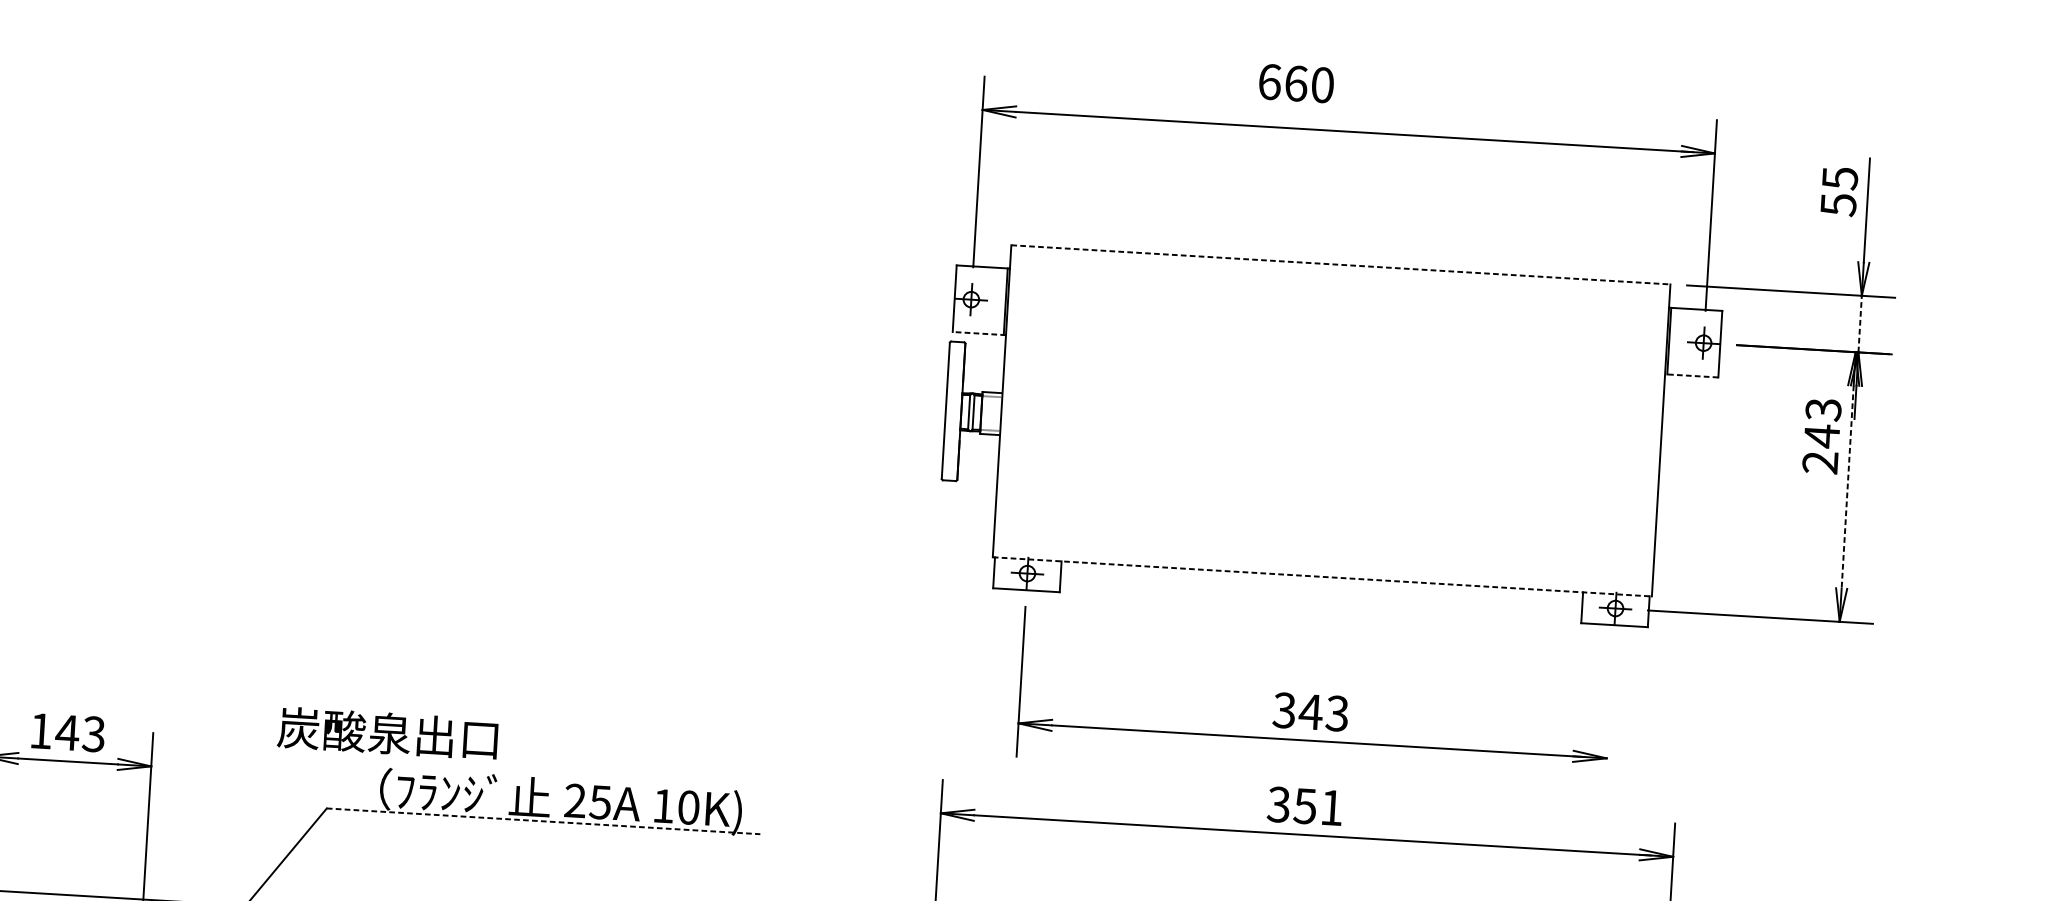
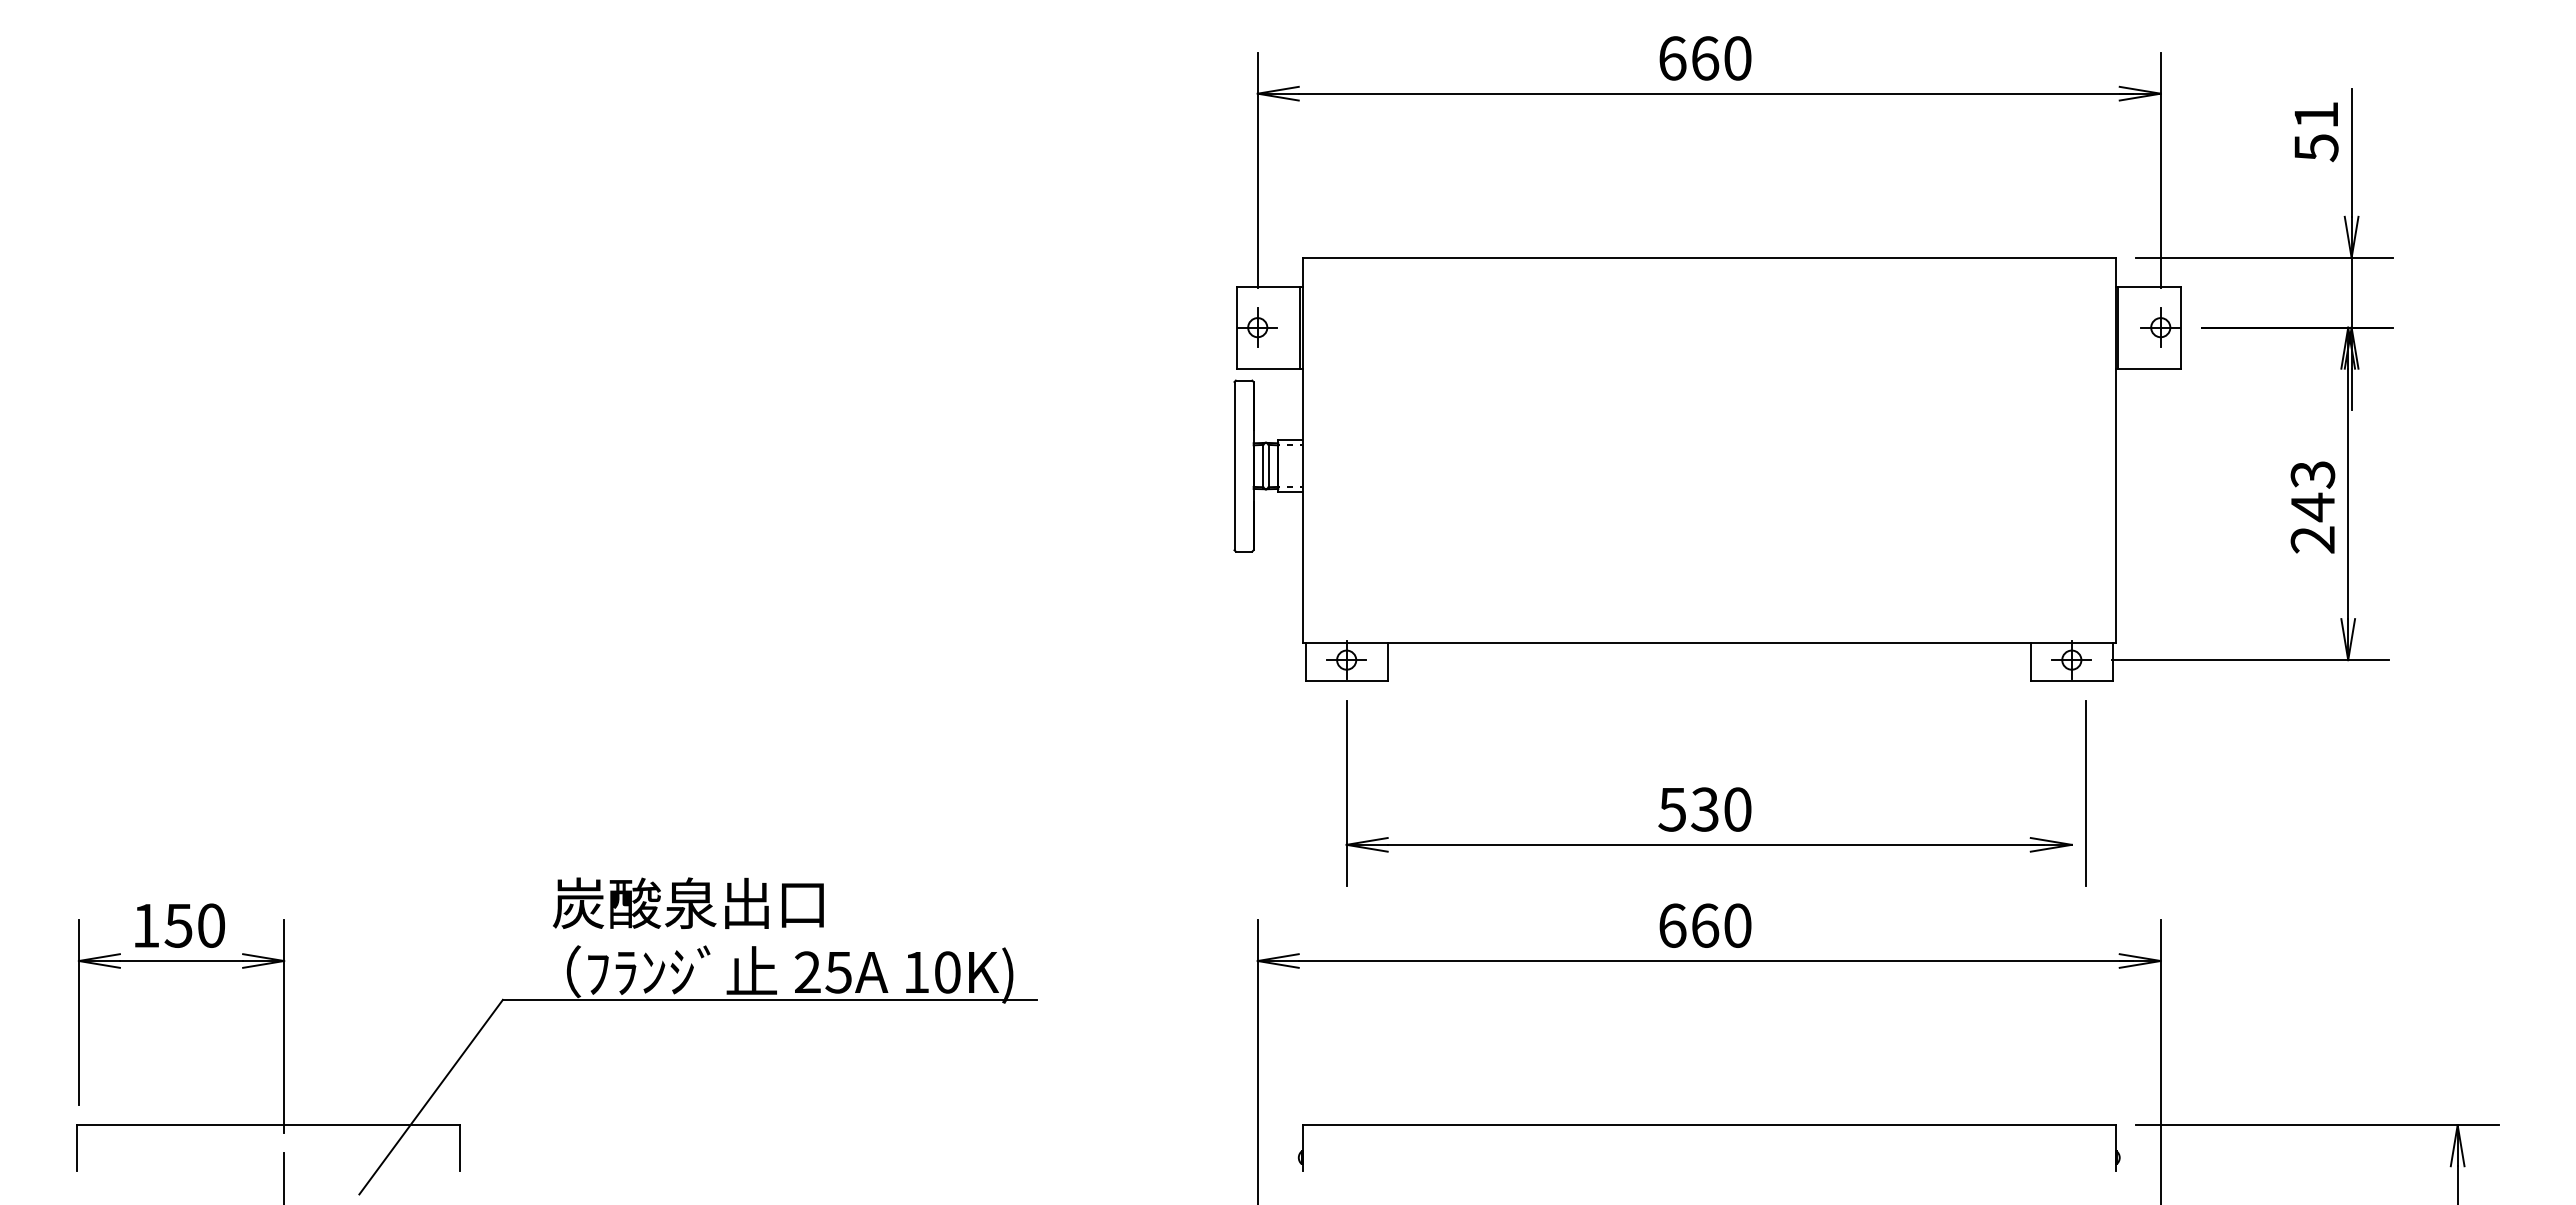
text: (1296, 83) -> (1705, 58), moved
text: (1840, 178) -> (2316, 115), 55 -> 51
line: (1341, 264) -> (1709, 257), dashed -> solid
line: (1860, 323) -> (2351, 292), dashed -> solid
line: (979, 333) -> (1270, 368), dashed -> solid
line: (1691, 375) -> (2148, 368), dashed -> solid
text: (1821, 436) -> (2312, 507), moved
line: (1847, 487) -> (2348, 494), dashed -> solid
line: (1322, 576) -> (1709, 642), dashed -> solid
text: (1310, 711) -> (1704, 809), 343 -> 530
line: (1620, 717) -> (2085, 793), added
text: (387, 732) -> (688, 902), moved
text: (79, 733) -> (193, 925), 143 -> 150
text: (1304, 806) -> (1704, 925), 351 -> 660
line: (543, 821) -> (770, 999), dashed -> solid

